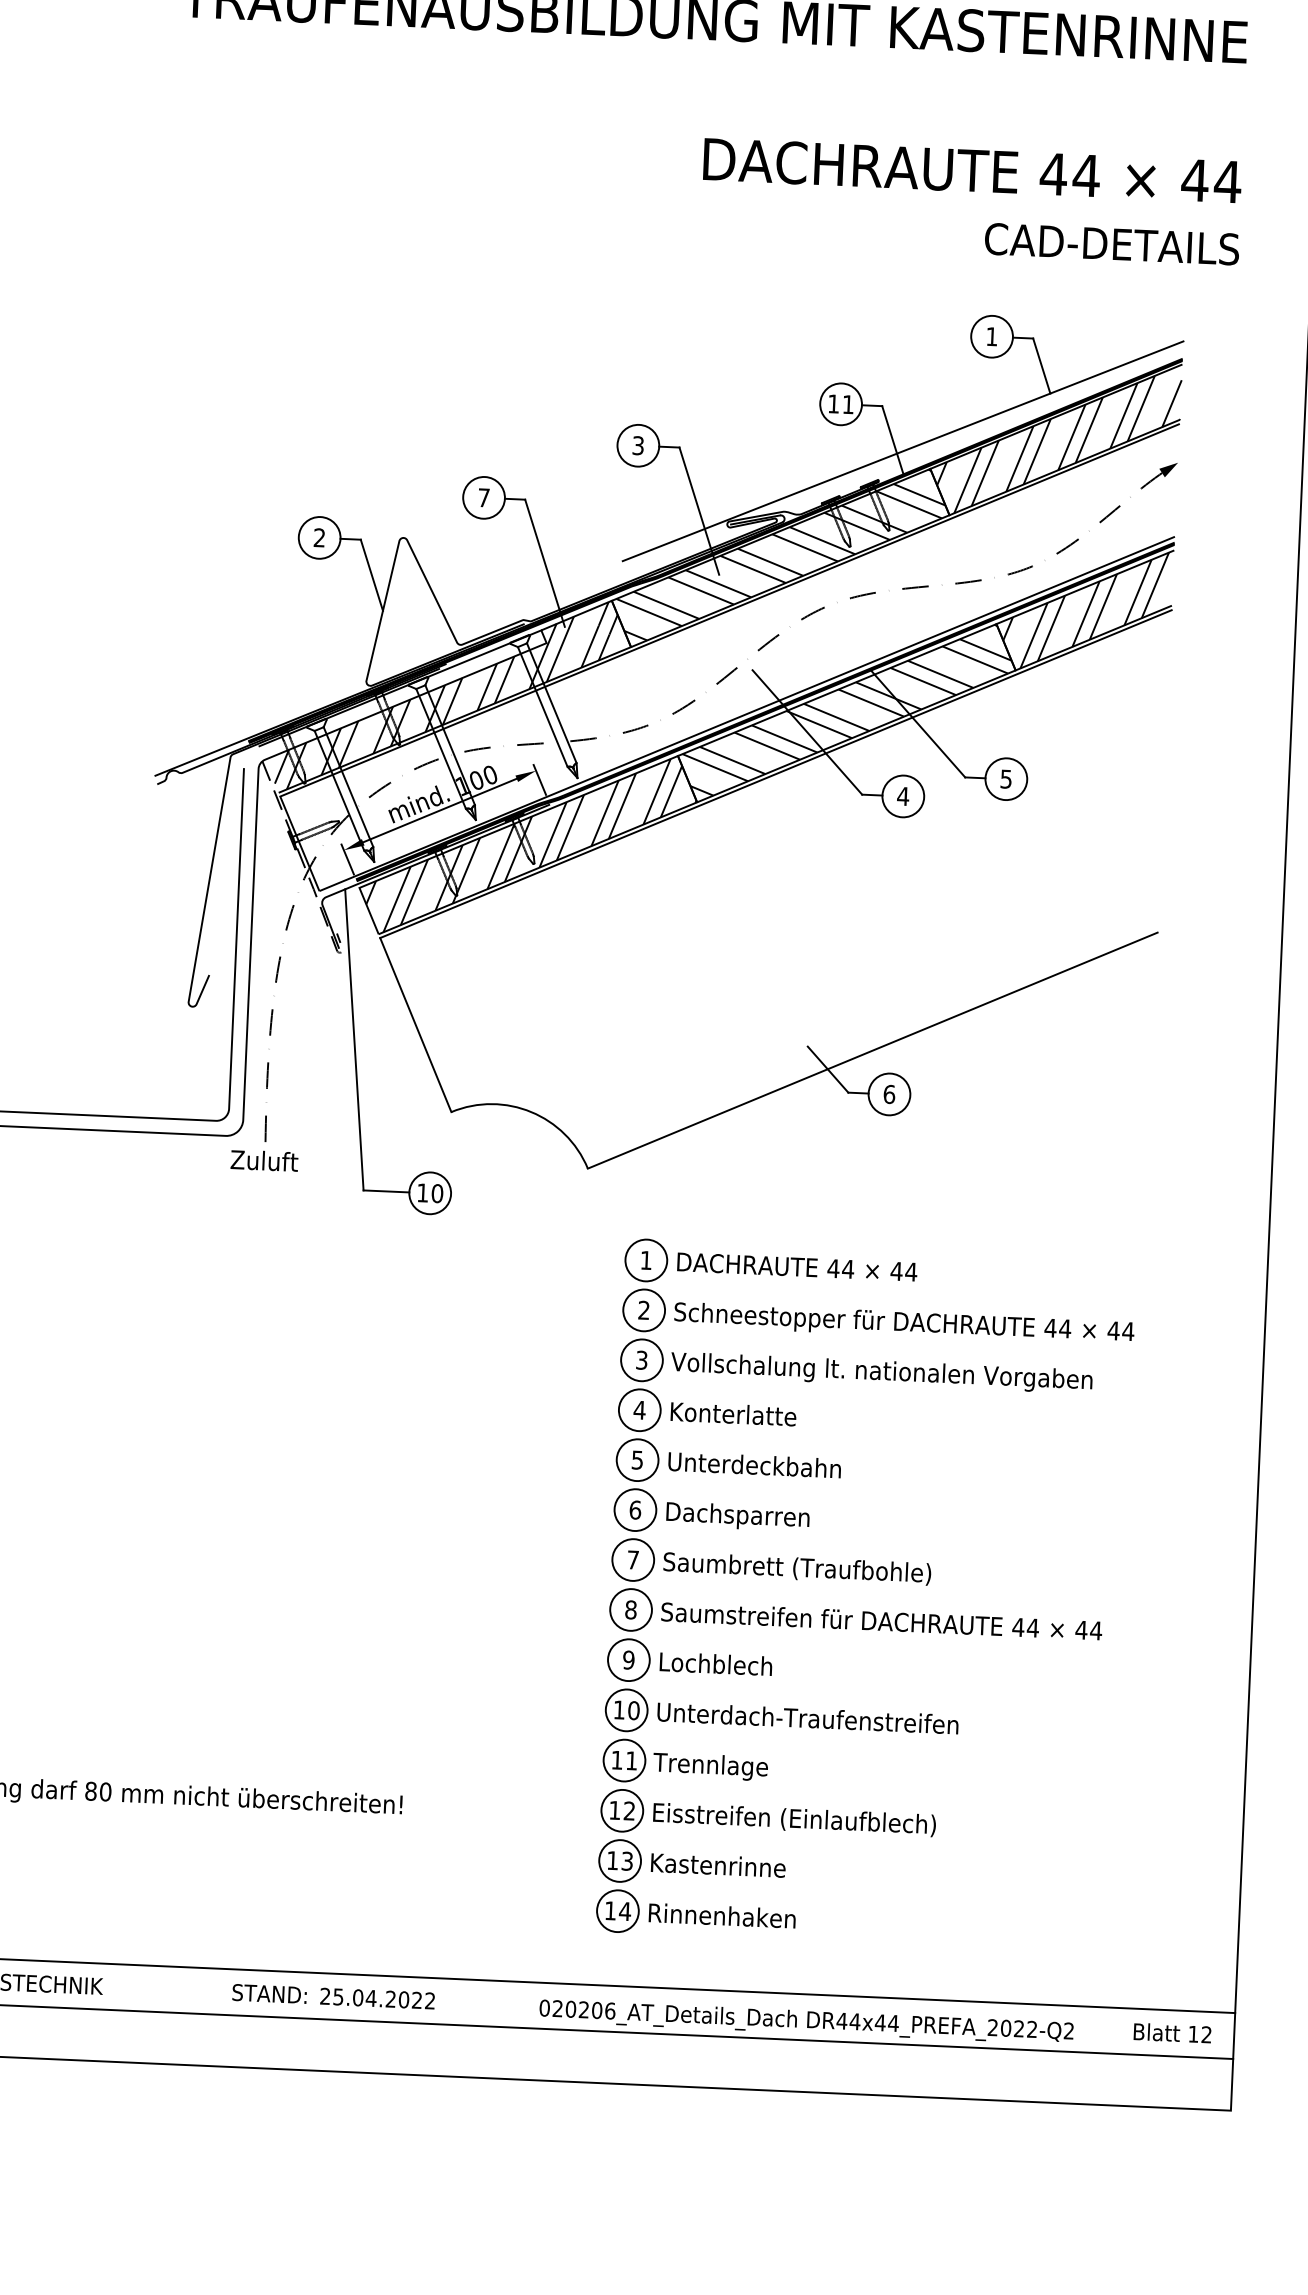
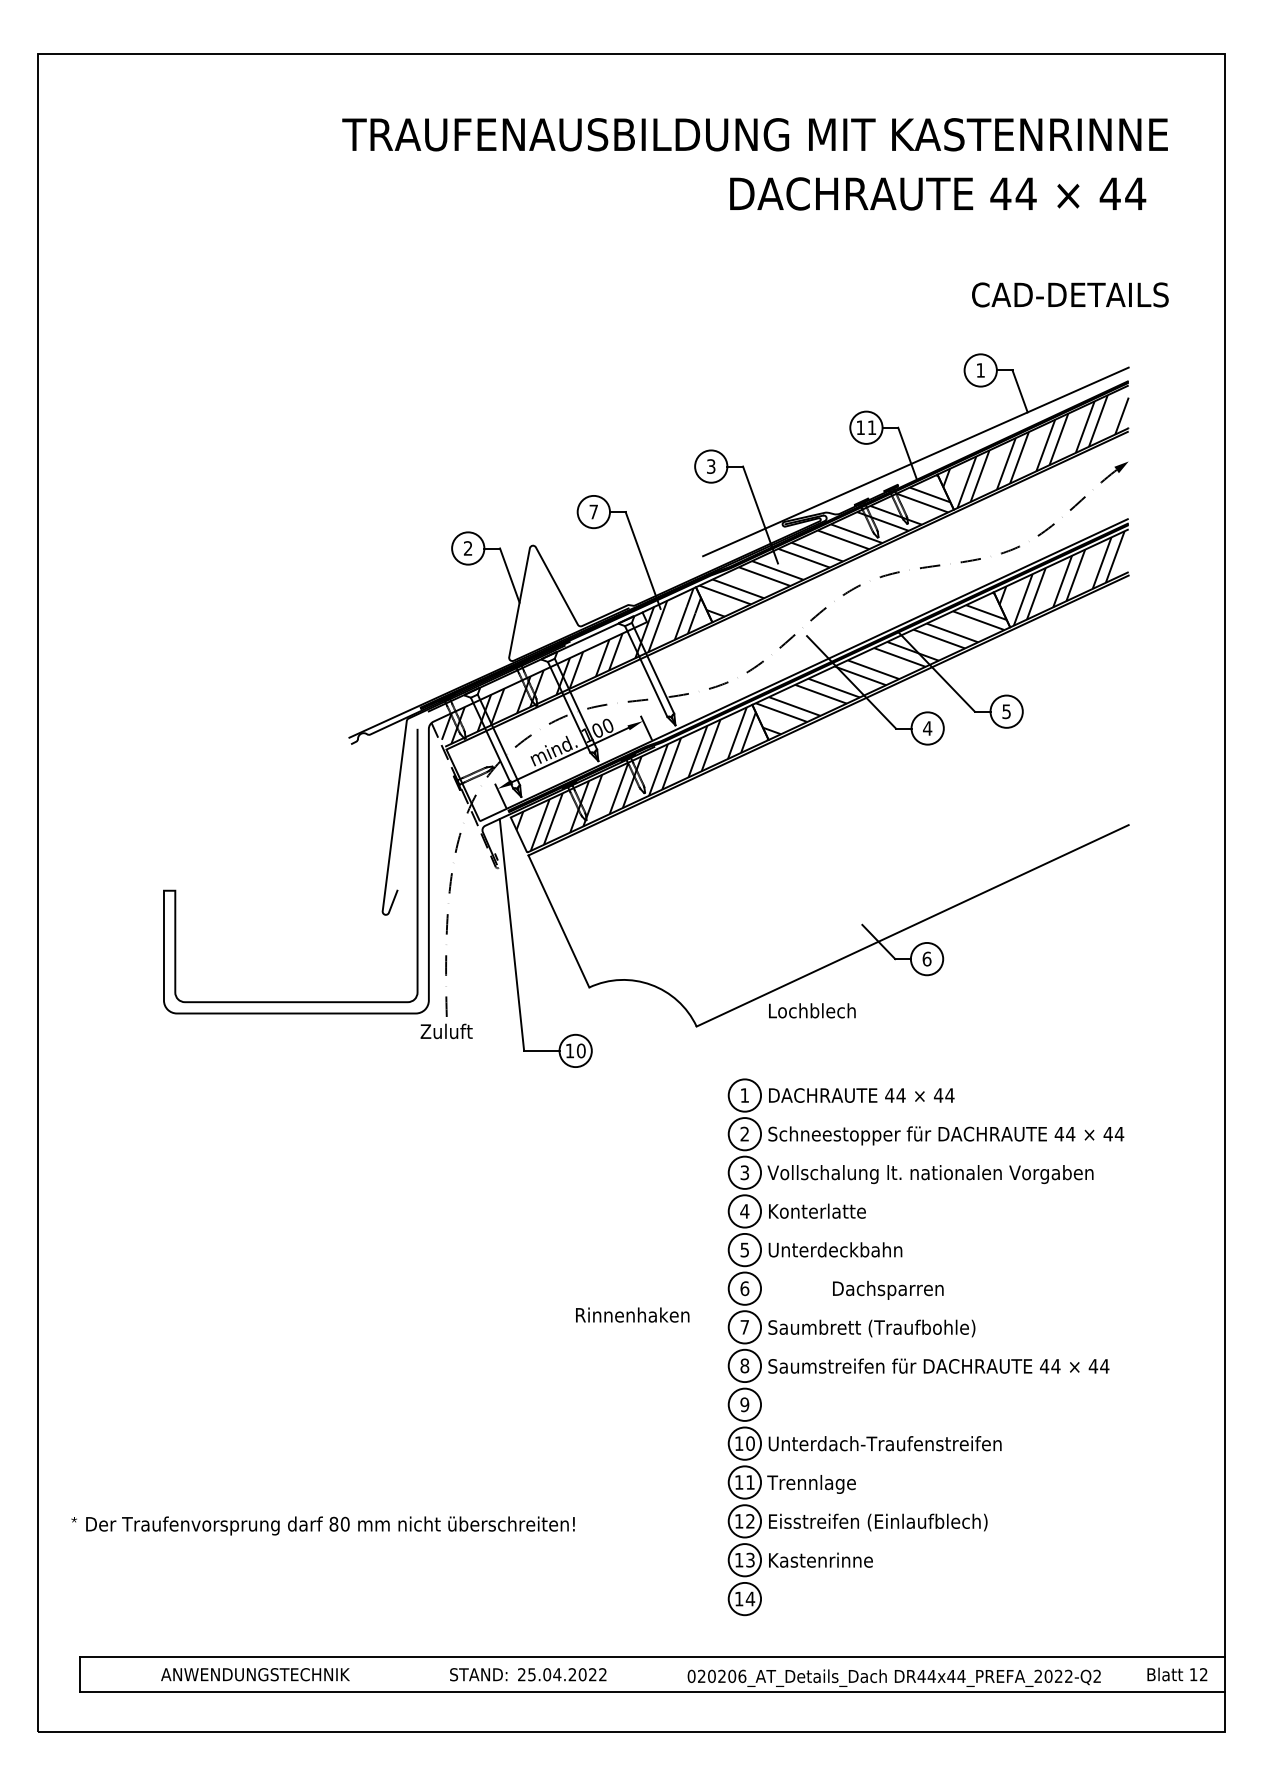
text: (973, 170) -> (938, 193), moved
text: (738, 1516) -> (888, 1290), moved
text: (716, 1663) -> (812, 1010), moved
text: (722, 1915) -> (632, 1314), moved

